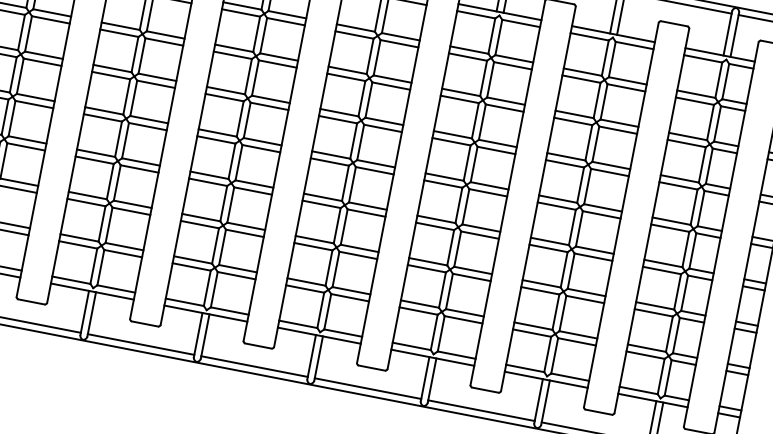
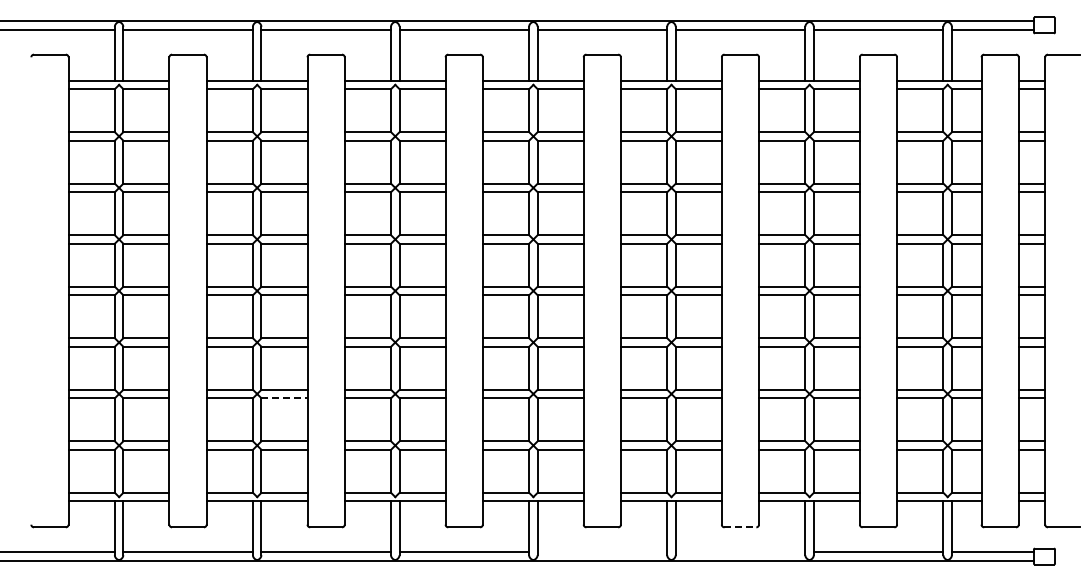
line: (131, 211) -> (284, 398), solid -> dashed
line: (368, 388) -> (602, 552), removed
line: (485, 390) -> (740, 527), solid -> dashed
line: (481, 410) -> (740, 552), removed

